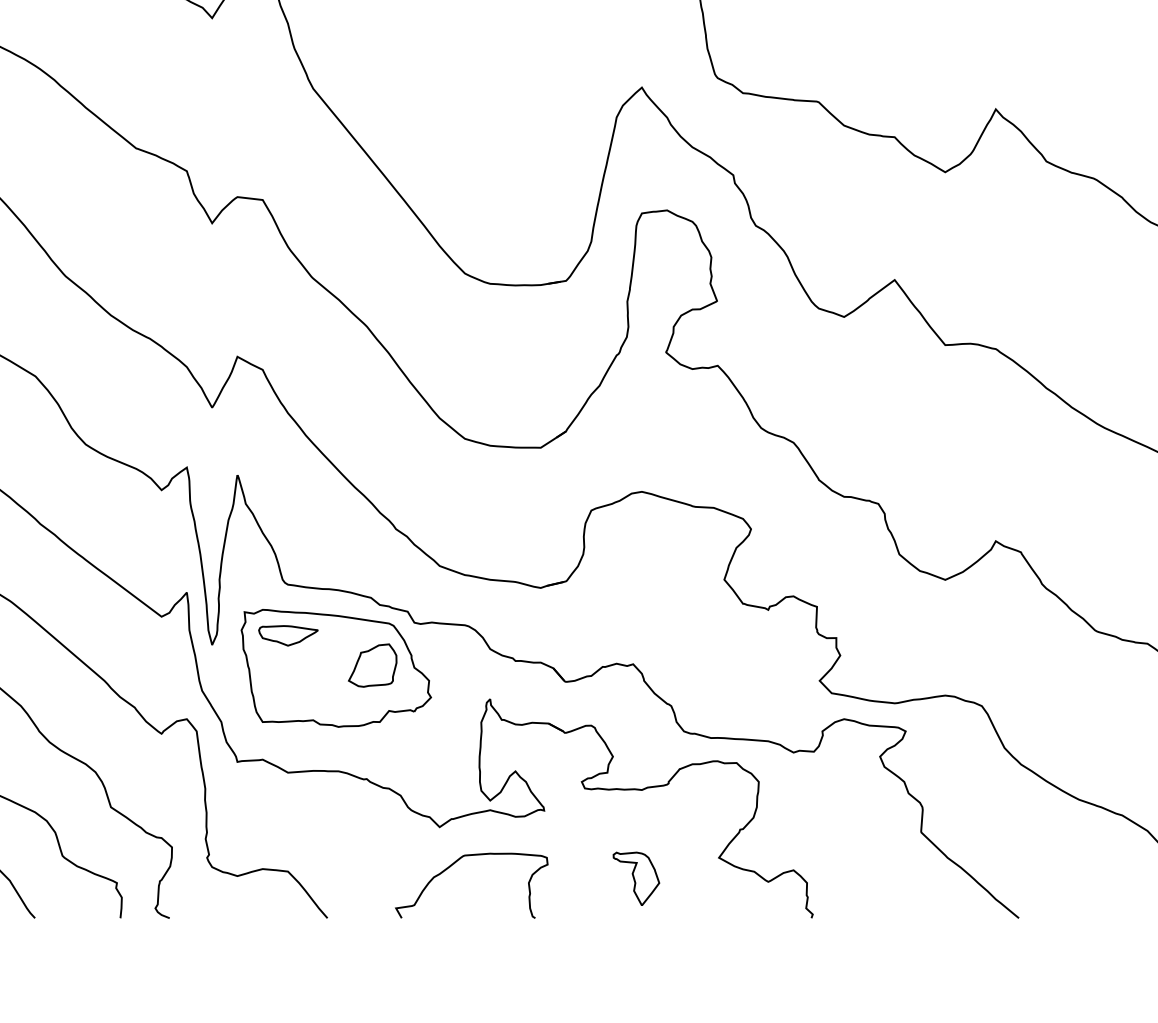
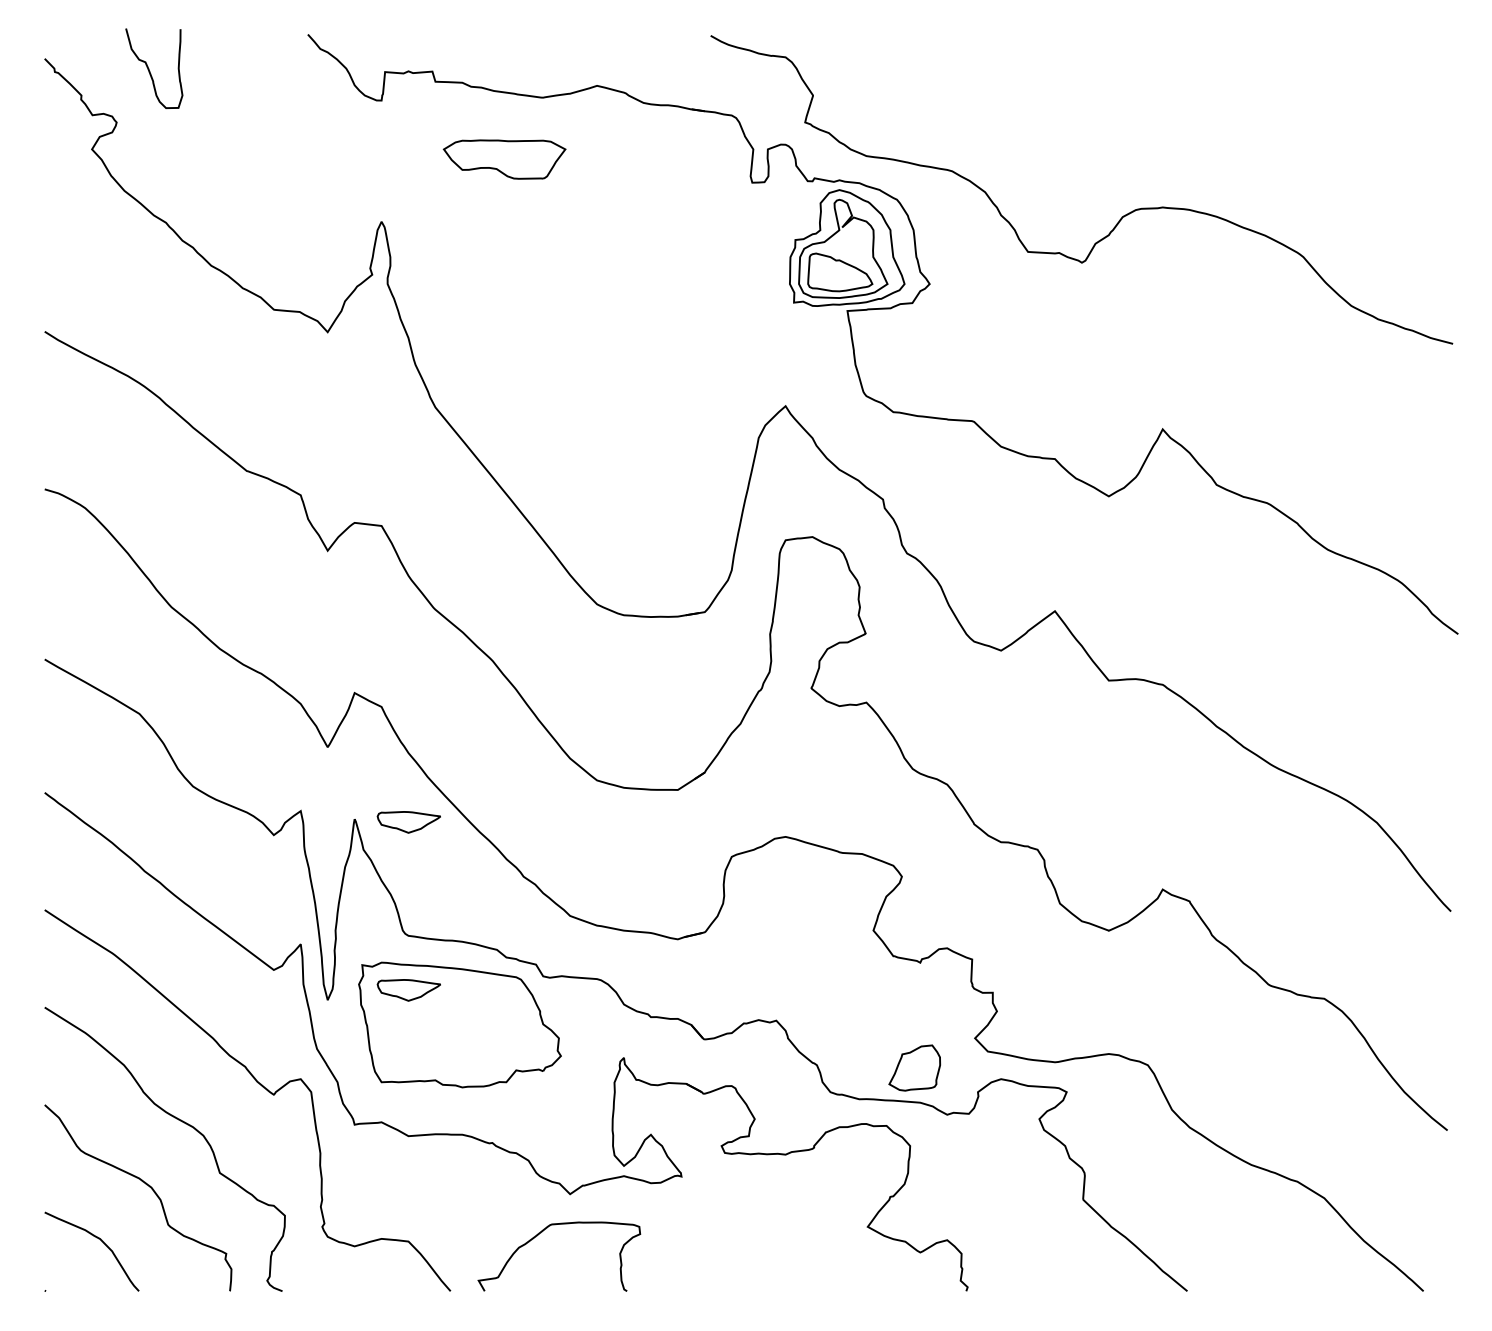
part: (287, 478) -> (408, 822), added
part: (372, 665) -> (914, 1067), moved
curve: (455, 863) -> (542, 1232), moved
part: (636, 879) -> (779, 1249), removed

